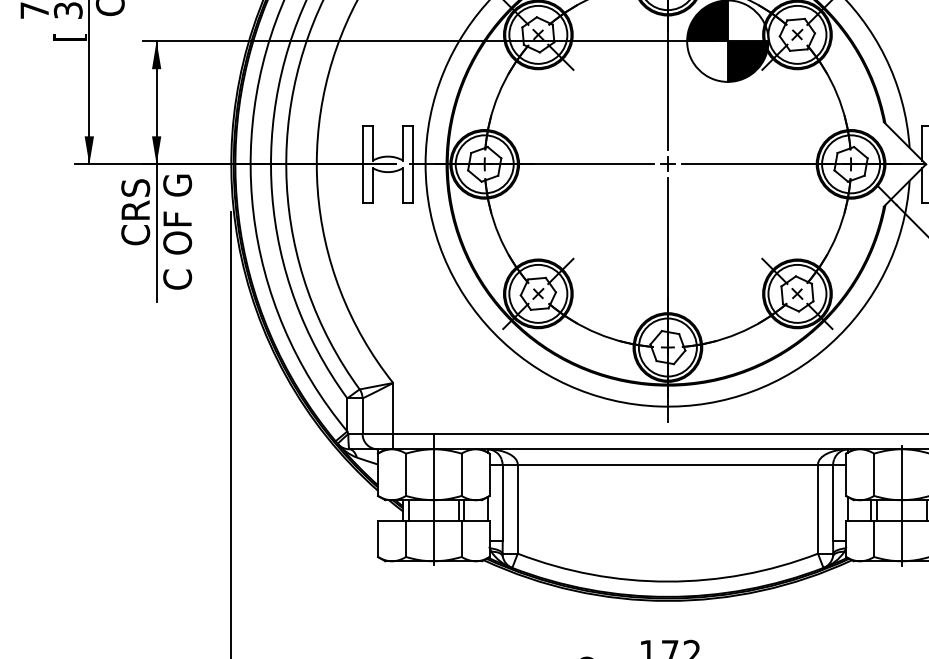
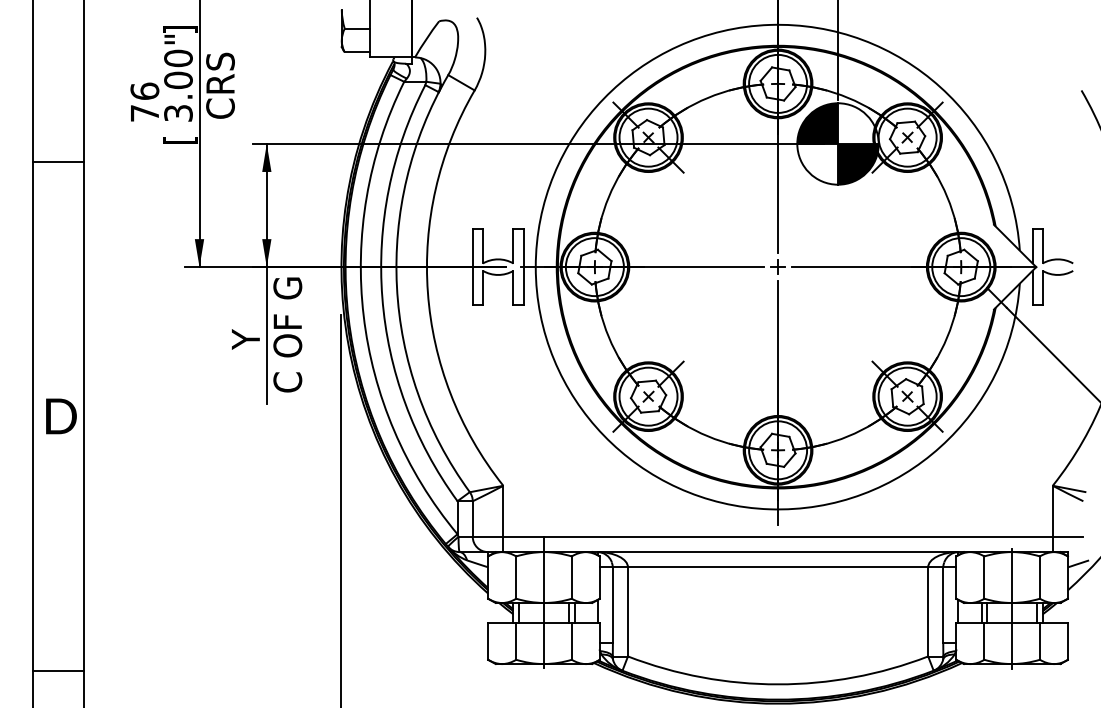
text: (135, 212) -> (245, 315), CRS -> Y

